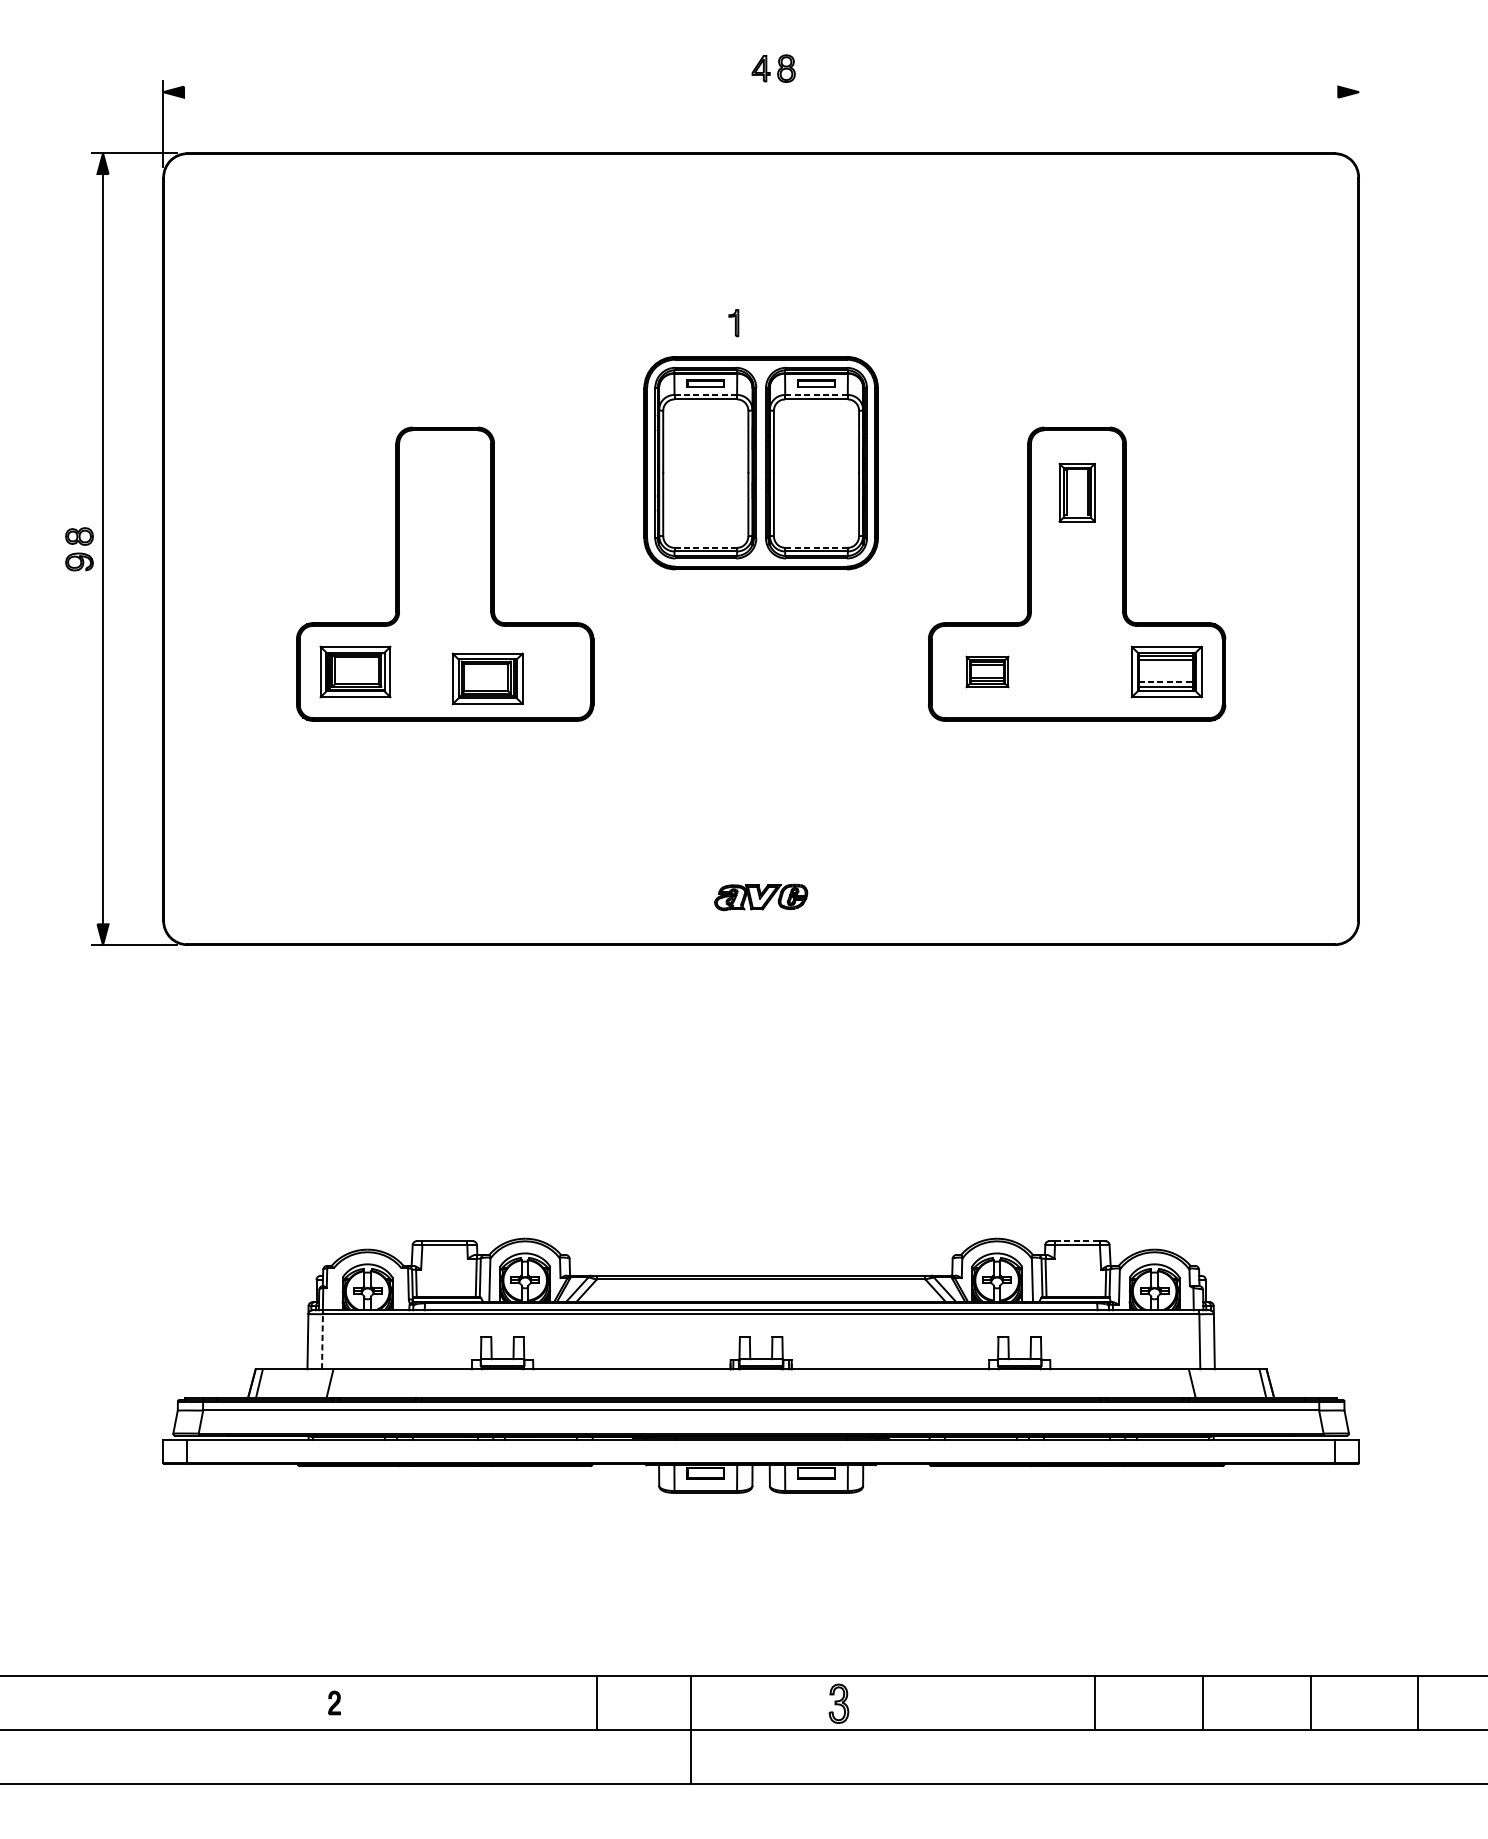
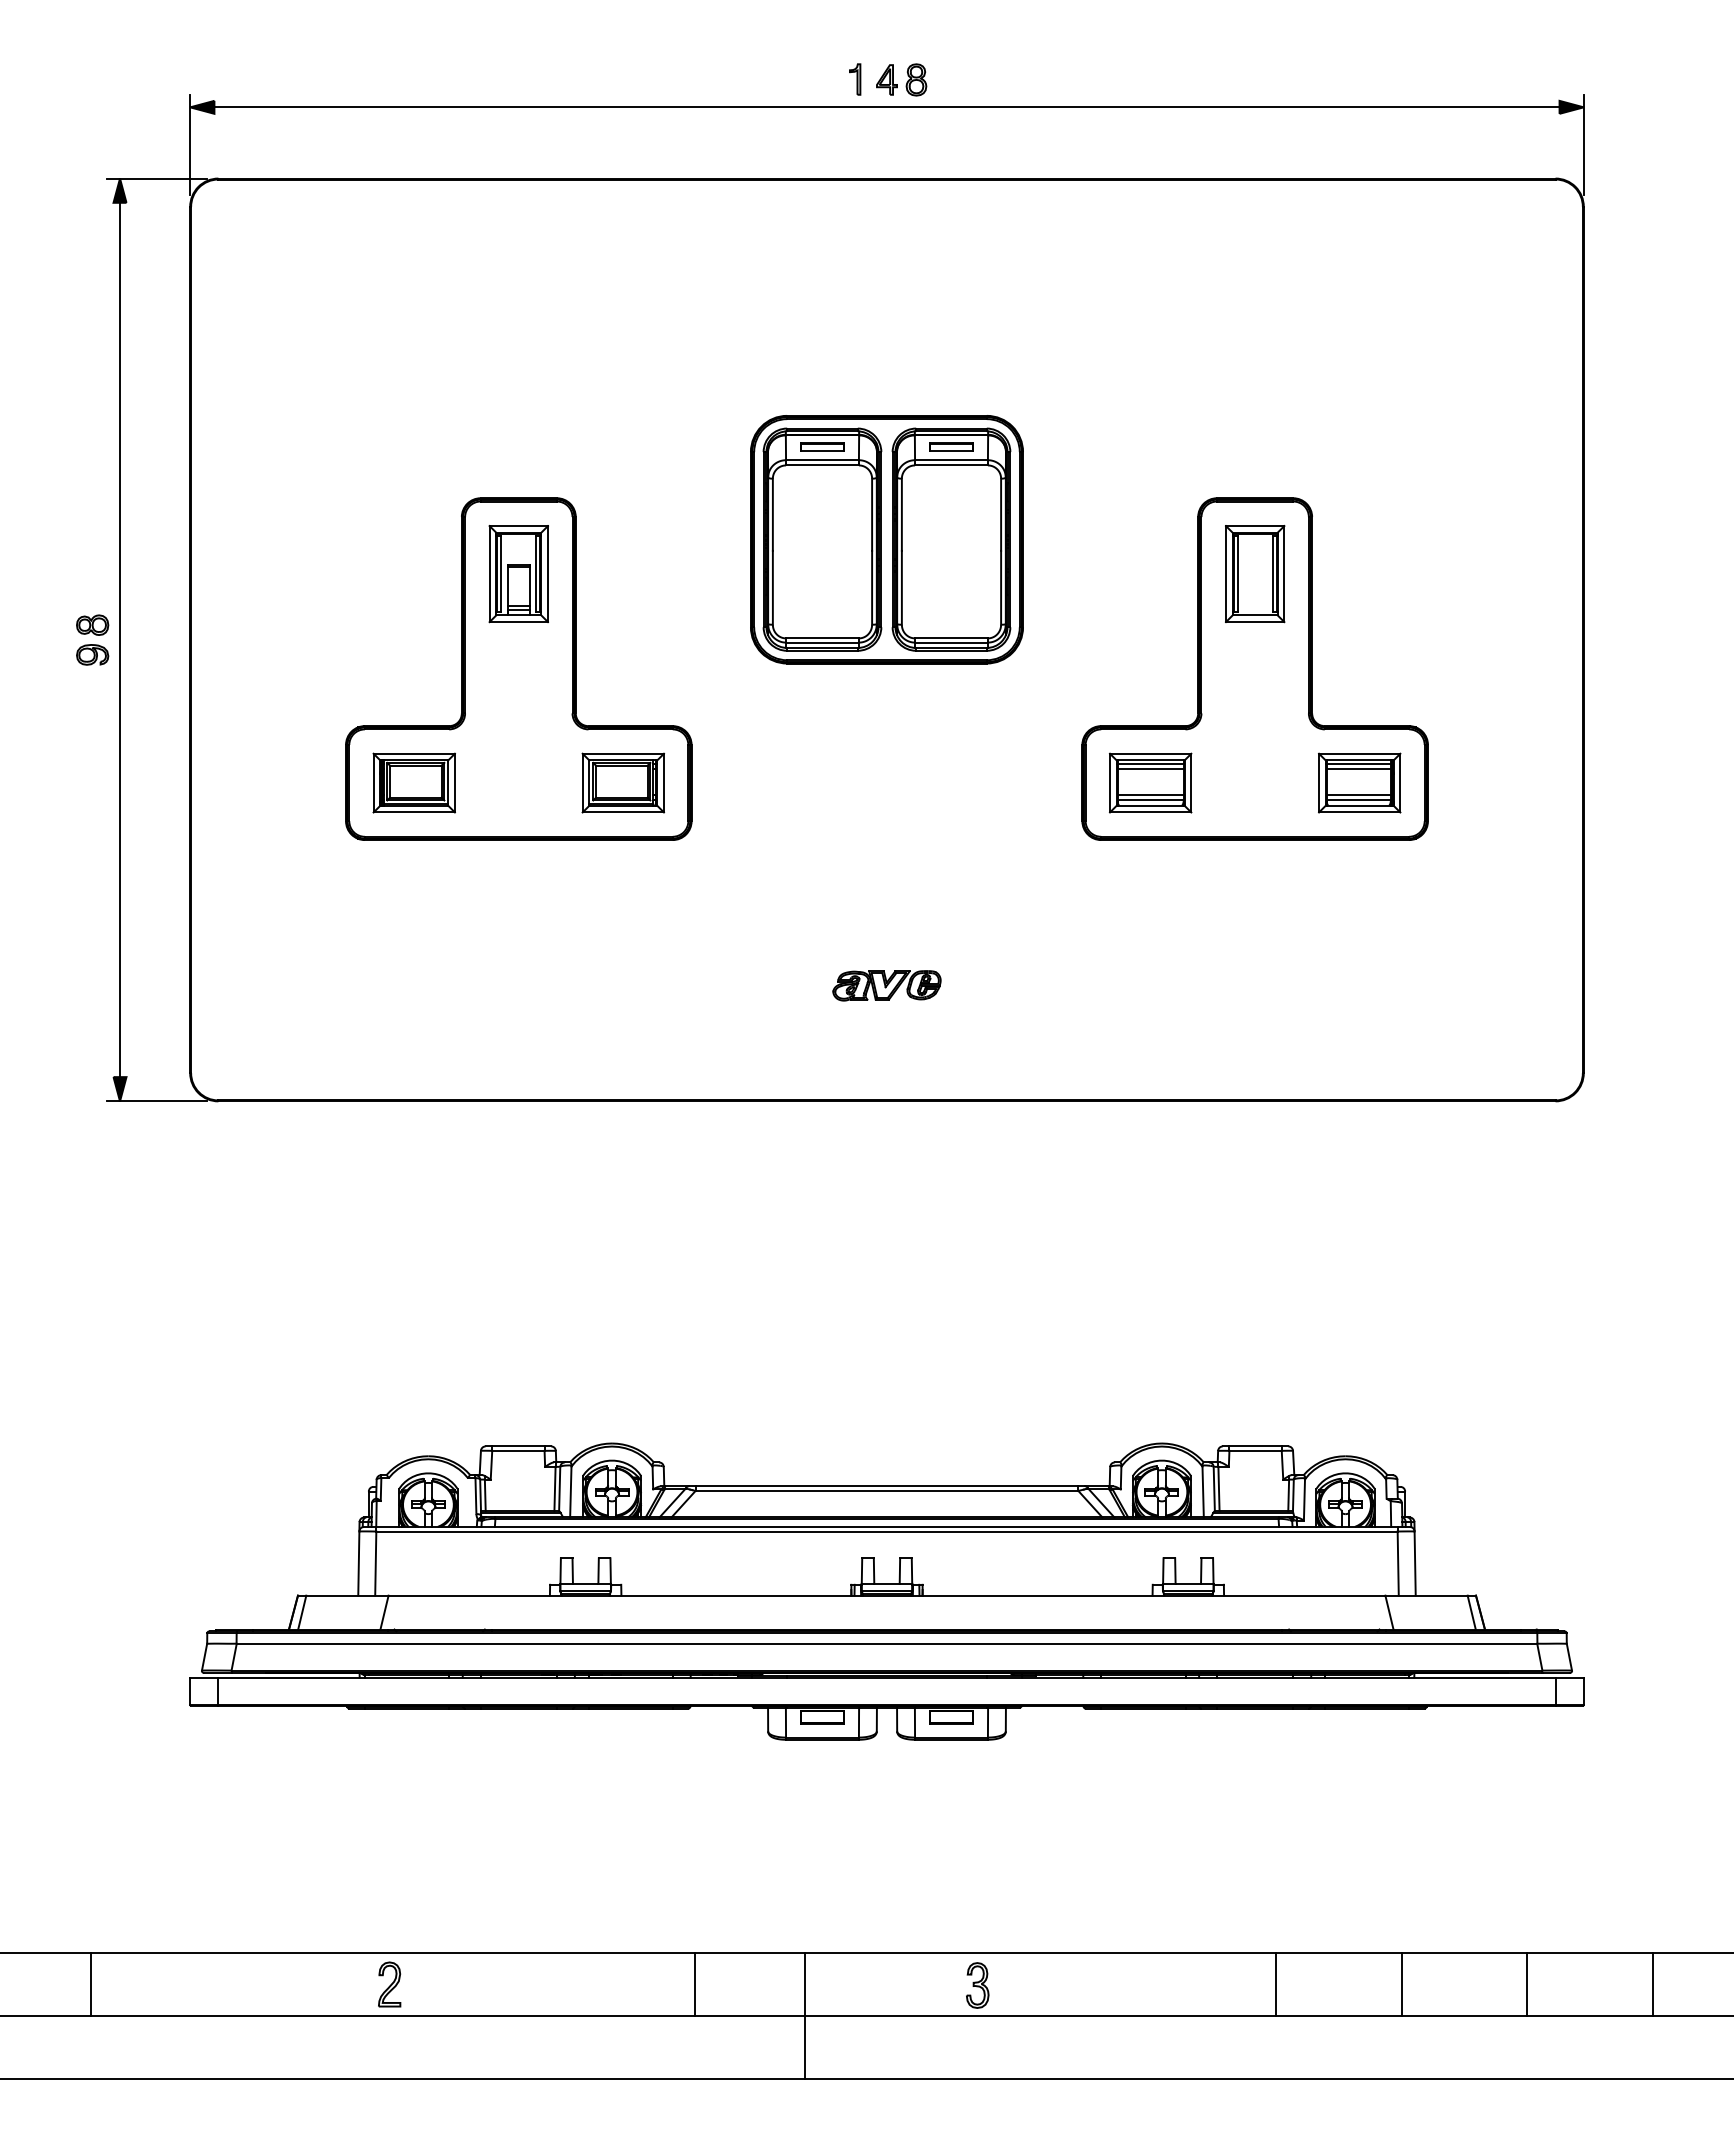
line: (760, 92) -> (886, 107), added
line: (1358, 124) -> (1583, 144), added
part: (734, 323) -> (855, 79), moved
line: (705, 395) -> (822, 460), dashed -> solid
line: (816, 395) -> (951, 460), dashed -> solid
part: (444, 493) -> (518, 574), added
part: (1077, 493) -> (1255, 574), size x1.43
line: (705, 547) -> (822, 638), dashed -> solid
line: (816, 547) -> (951, 638), dashed -> solid
part: (987, 671) -> (1150, 782), size x1.67
part: (486, 678) -> (622, 782), moved
line: (1166, 681) -> (1359, 794), dashed -> solid
part: (760, 897) -> (886, 985), moved
line: (1078, 1241) -> (1256, 1446), dashed -> solid
line: (322, 1341) -> (375, 1563), dashed -> solid
line: (78, 1702) -> (91, 1984), added
part: (334, 1702) -> (389, 1984), size x1.67

